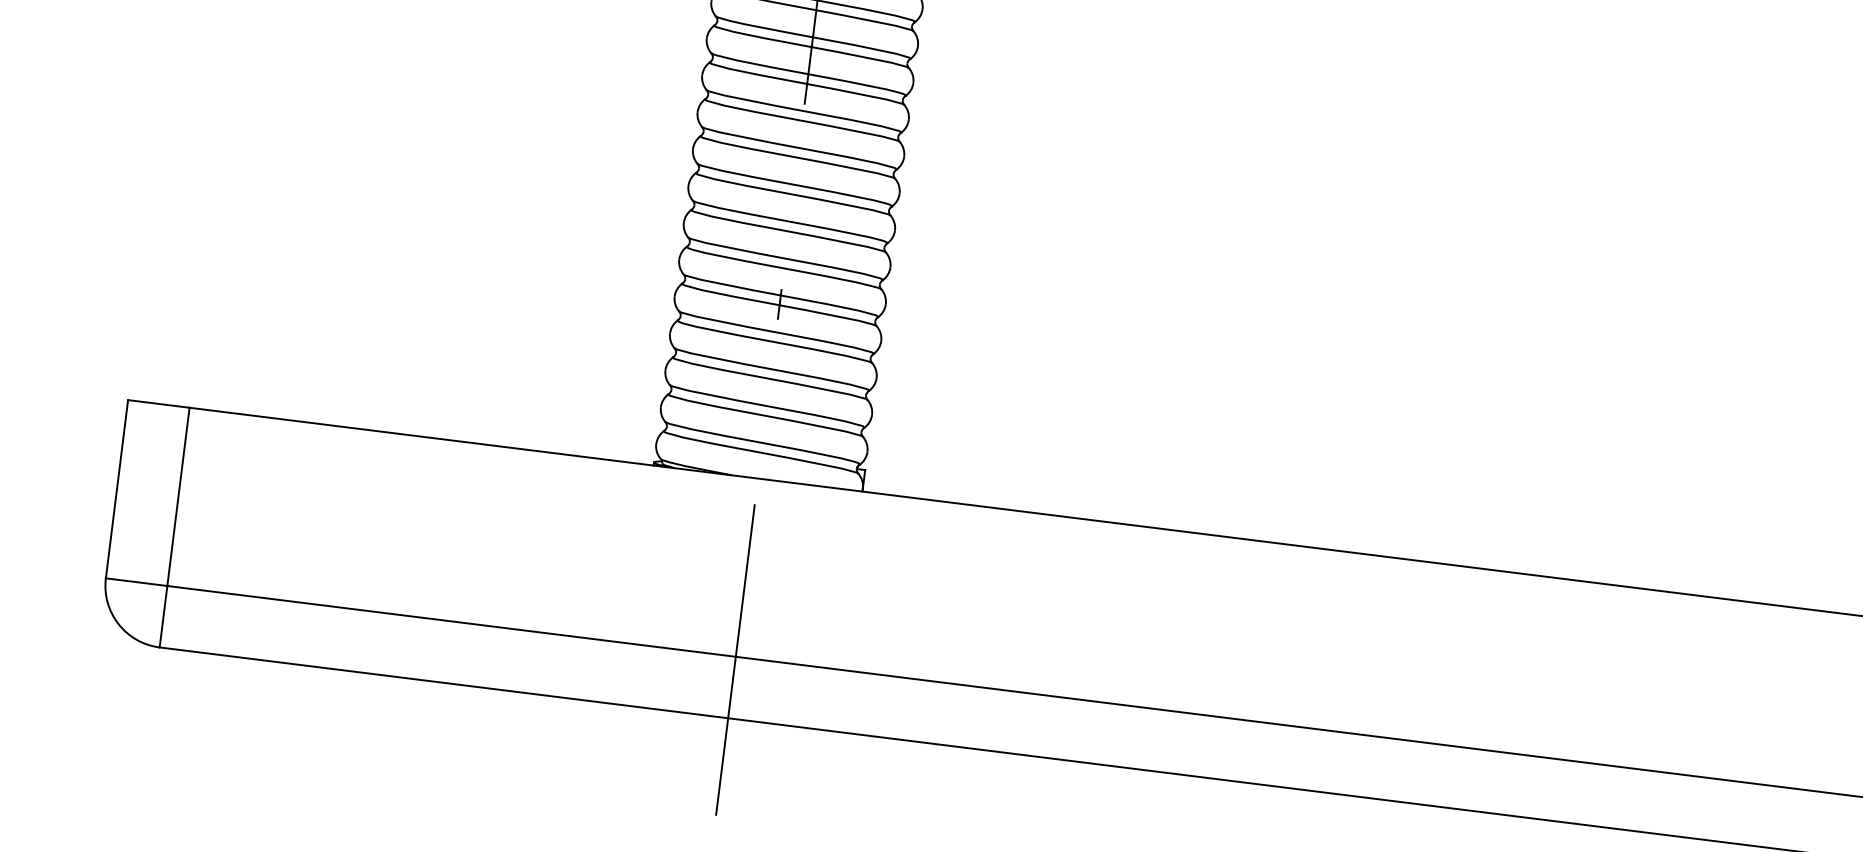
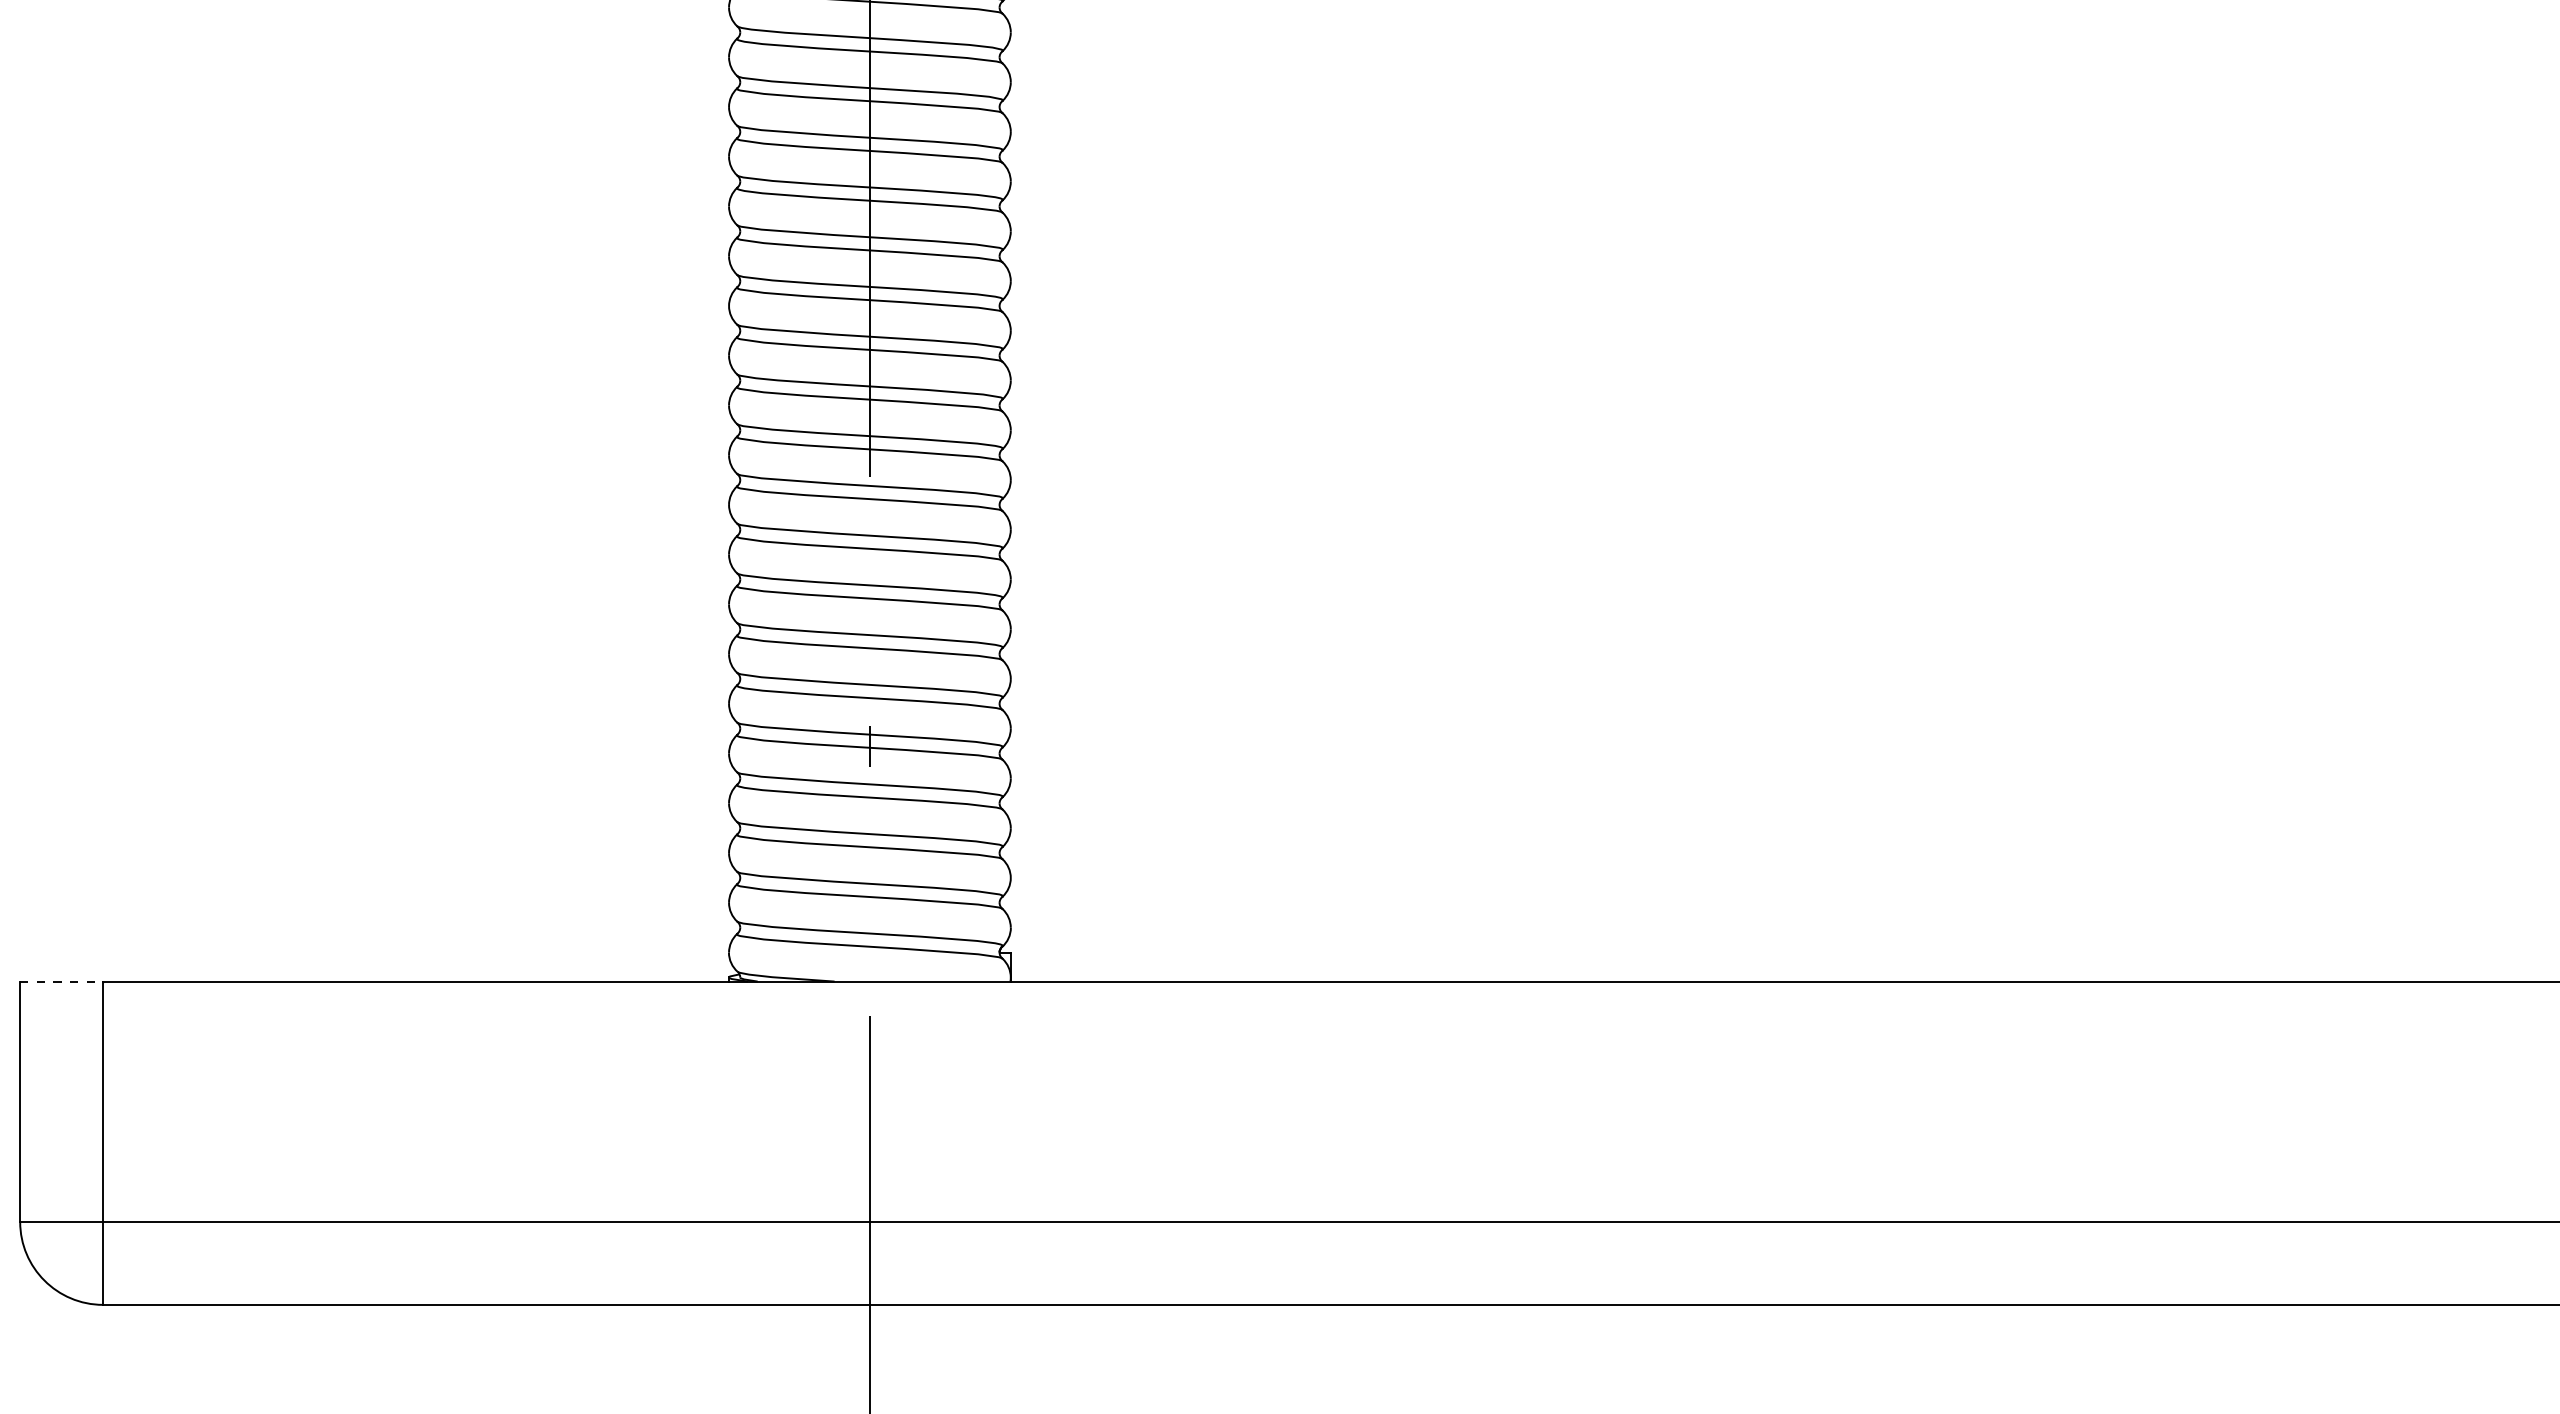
line: (159, 403) -> (62, 981), solid -> dashed

